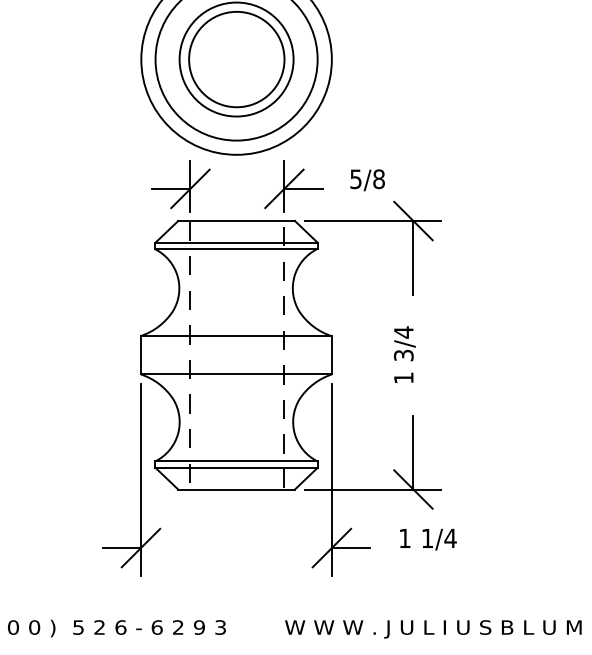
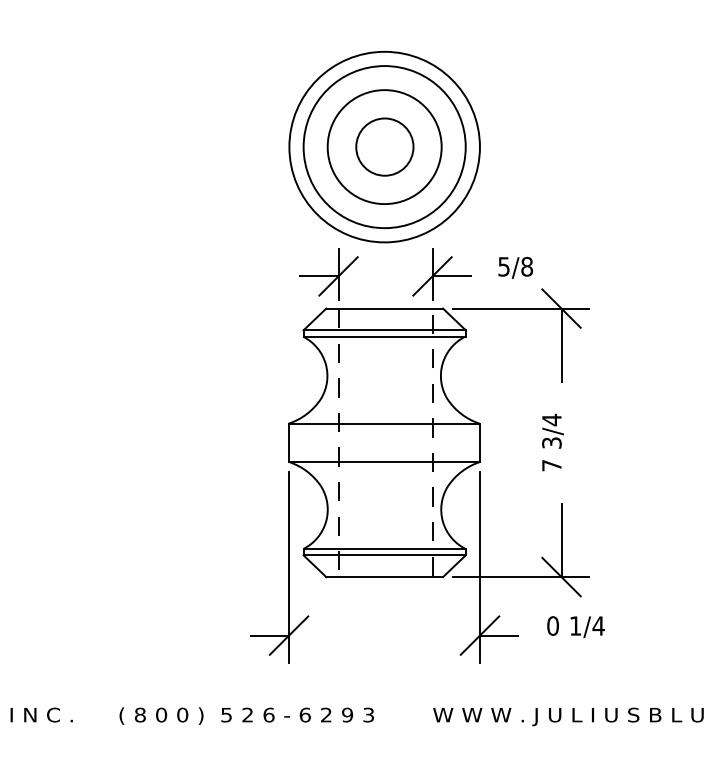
circle: (236, 58) -> (384, 146), size x0.6
text: (403, 377) -> (551, 465), 1 -> 7
text: (404, 537) -> (552, 625), 1 -> 0

